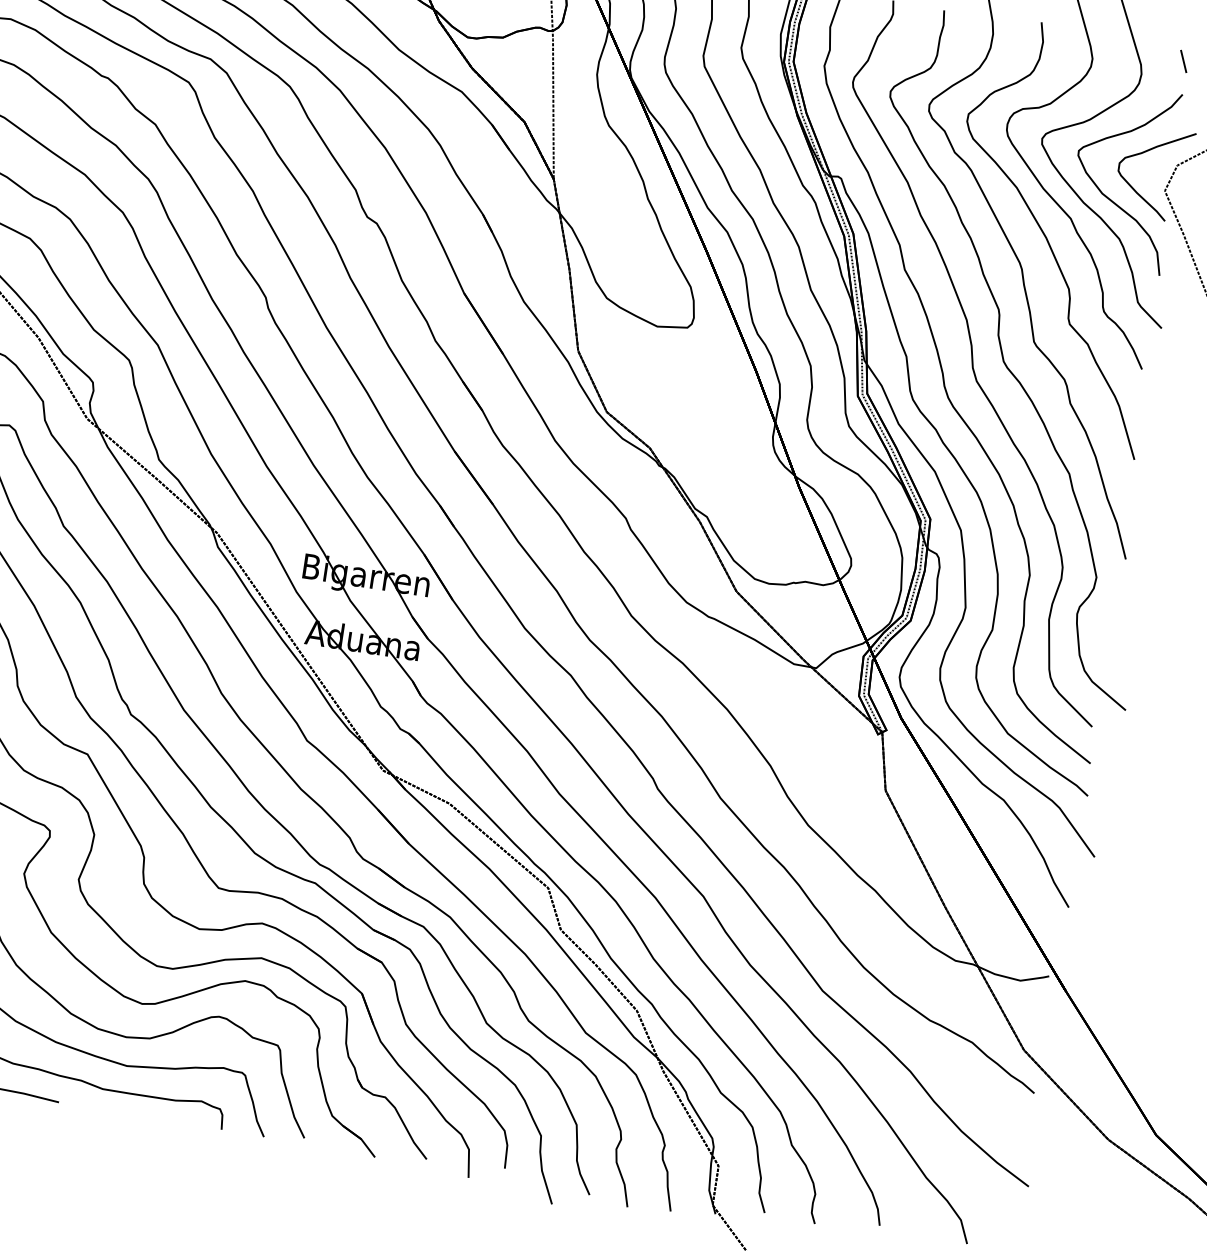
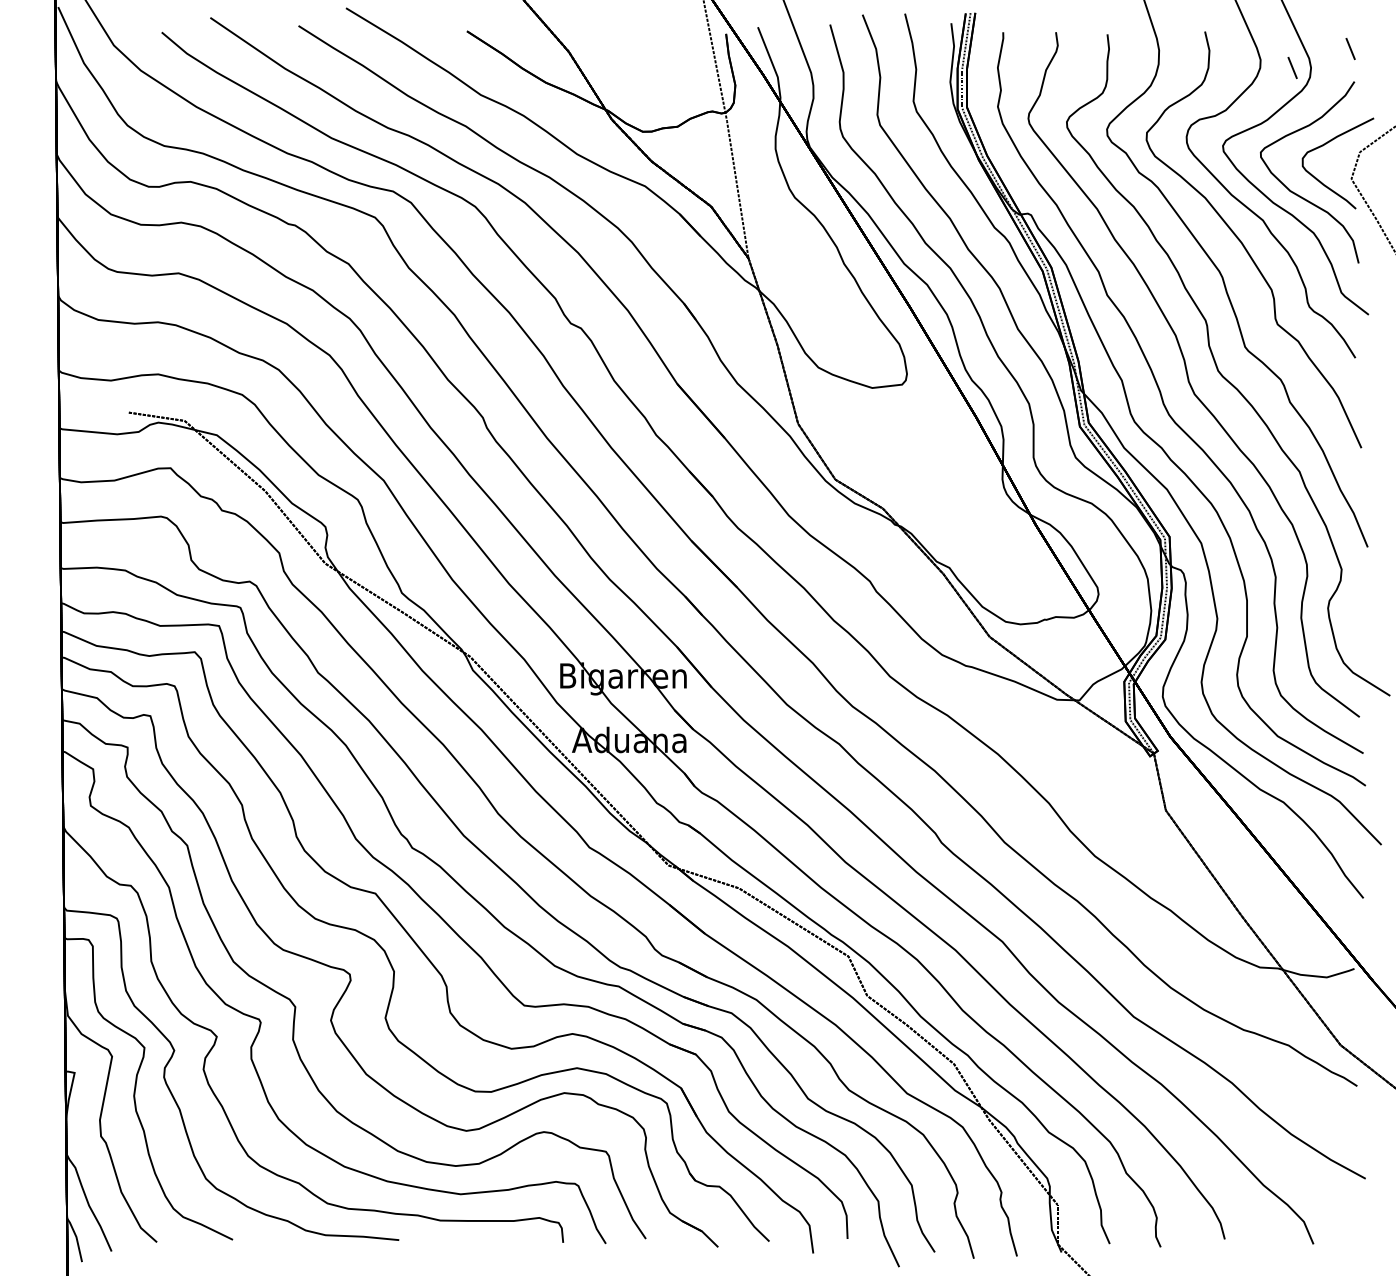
line: (1123, 71) -> (1292, 67), added

